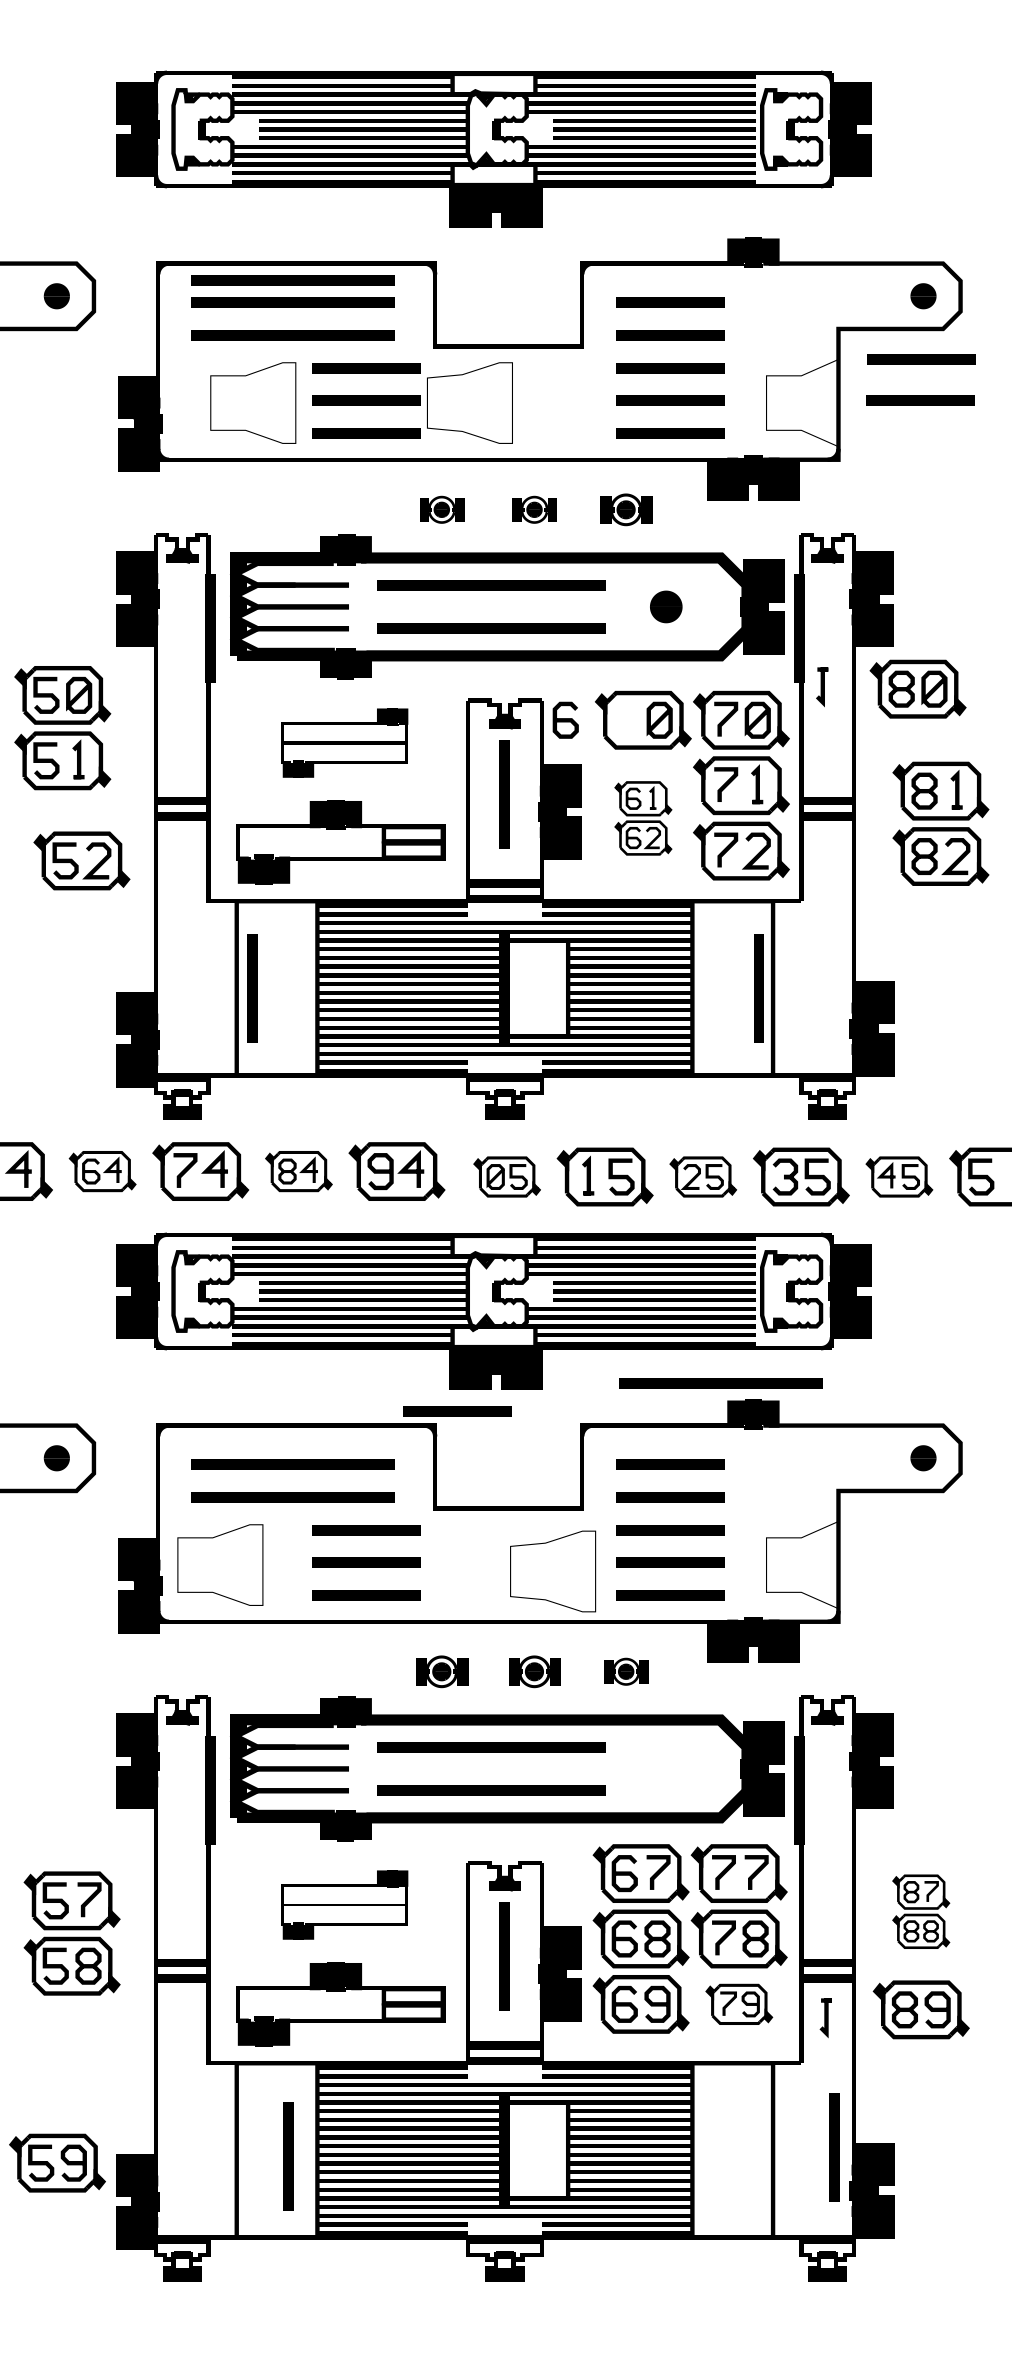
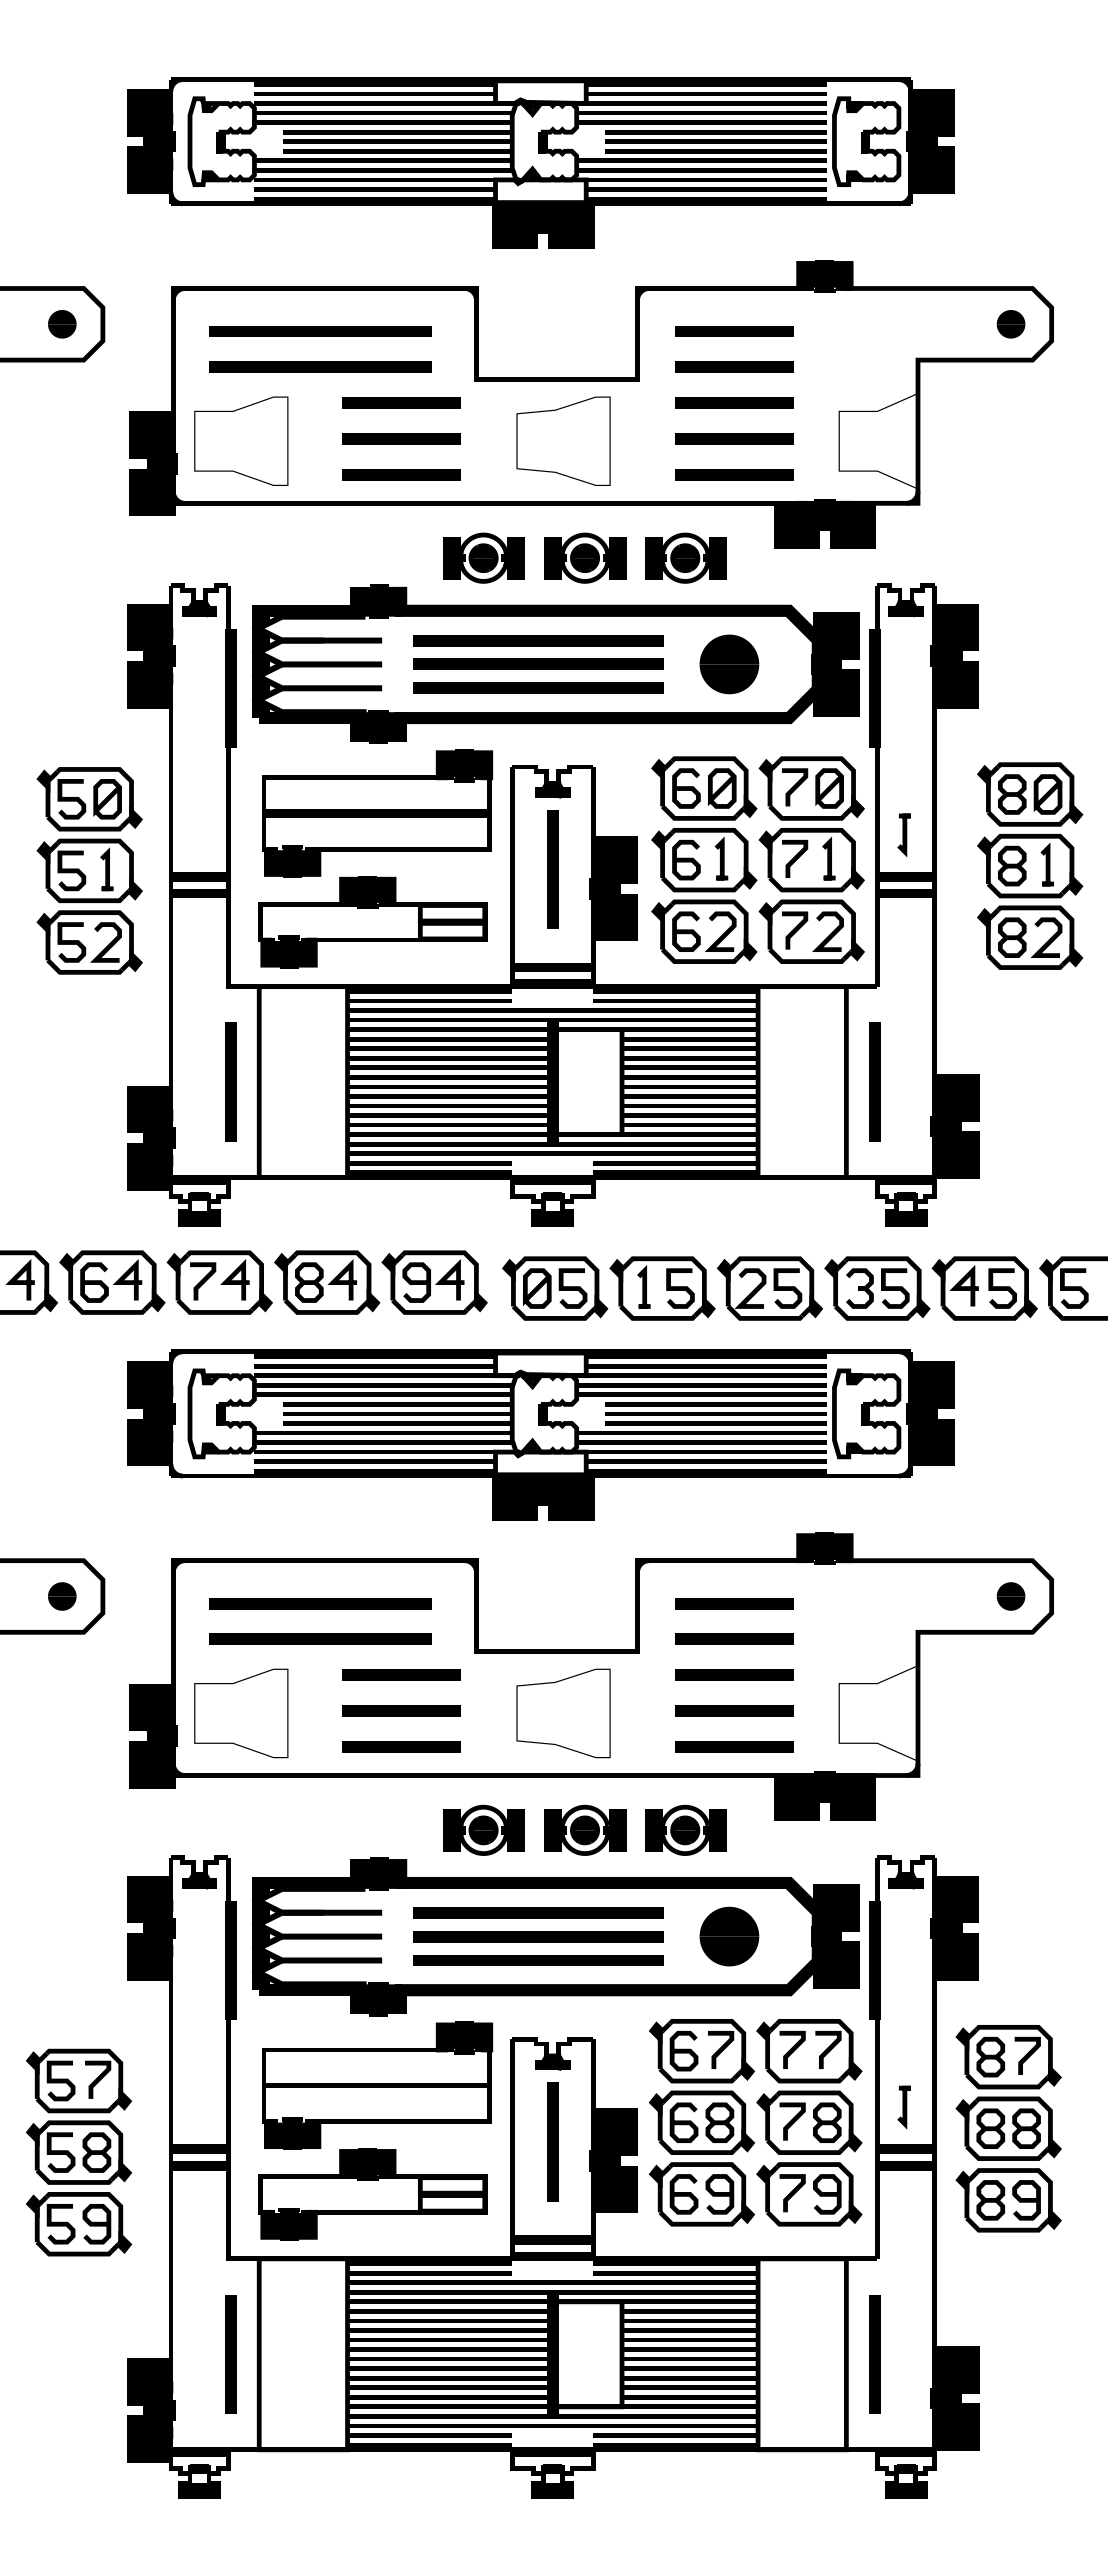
line: (292, 280) -> (320, 307), removed
line: (922, 358) -> (1009, 392), removed
line: (921, 400) -> (1008, 438), removed
text: (253, 402) -> (241, 440), moved
text: (469, 402) -> (563, 440), moved
part: (441, 509) -> (483, 557), size x1.67
part: (534, 509) -> (585, 557), size x1.67
part: (626, 509) -> (685, 557), size x1.43
line: (491, 606) -> (538, 663), added
part: (666, 606) -> (729, 664), size x1.67
line: (821, 686) -> (903, 834), moved
part: (918, 689) -> (1030, 794), moved
curve: (565, 720) -> (686, 788), moved
part: (62, 727) -> (89, 834), moved
part: (344, 743) -> (377, 813), size x1.67
part: (643, 817) -> (704, 895), size x1.67
line: (252, 987) -> (230, 1081), moved
line: (758, 987) -> (874, 1081), moved
part: (102, 1171) -> (112, 1282), size x1.43
part: (299, 1171) -> (327, 1282), size x1.43
part: (507, 1176) -> (555, 1288), size x1.43
part: (702, 1176) -> (769, 1288), size x1.43
part: (899, 1176) -> (984, 1288), size x1.43
line: (721, 1382) -> (789, 1513), removed
line: (458, 1410) -> (501, 1544), removed
text: (553, 1571) -> (563, 1713), moved
part: (441, 1671) -> (483, 1829), size x1.43
part: (534, 1671) -> (585, 1829), size x1.43
part: (626, 1671) -> (685, 1829), size x1.67
line: (491, 1768) -> (538, 1936), added
part: (666, 1768) -> (729, 1936), added
part: (344, 1904) -> (377, 2085), size x1.67
part: (921, 1911) -> (1008, 2092), size x1.67
part: (739, 2004) -> (809, 2194), size x1.43
line: (825, 2018) -> (903, 2107), moved
line: (834, 2147) -> (874, 2354), moved
line: (288, 2157) -> (230, 2354), moved
part: (57, 2163) -> (79, 2224), moved

